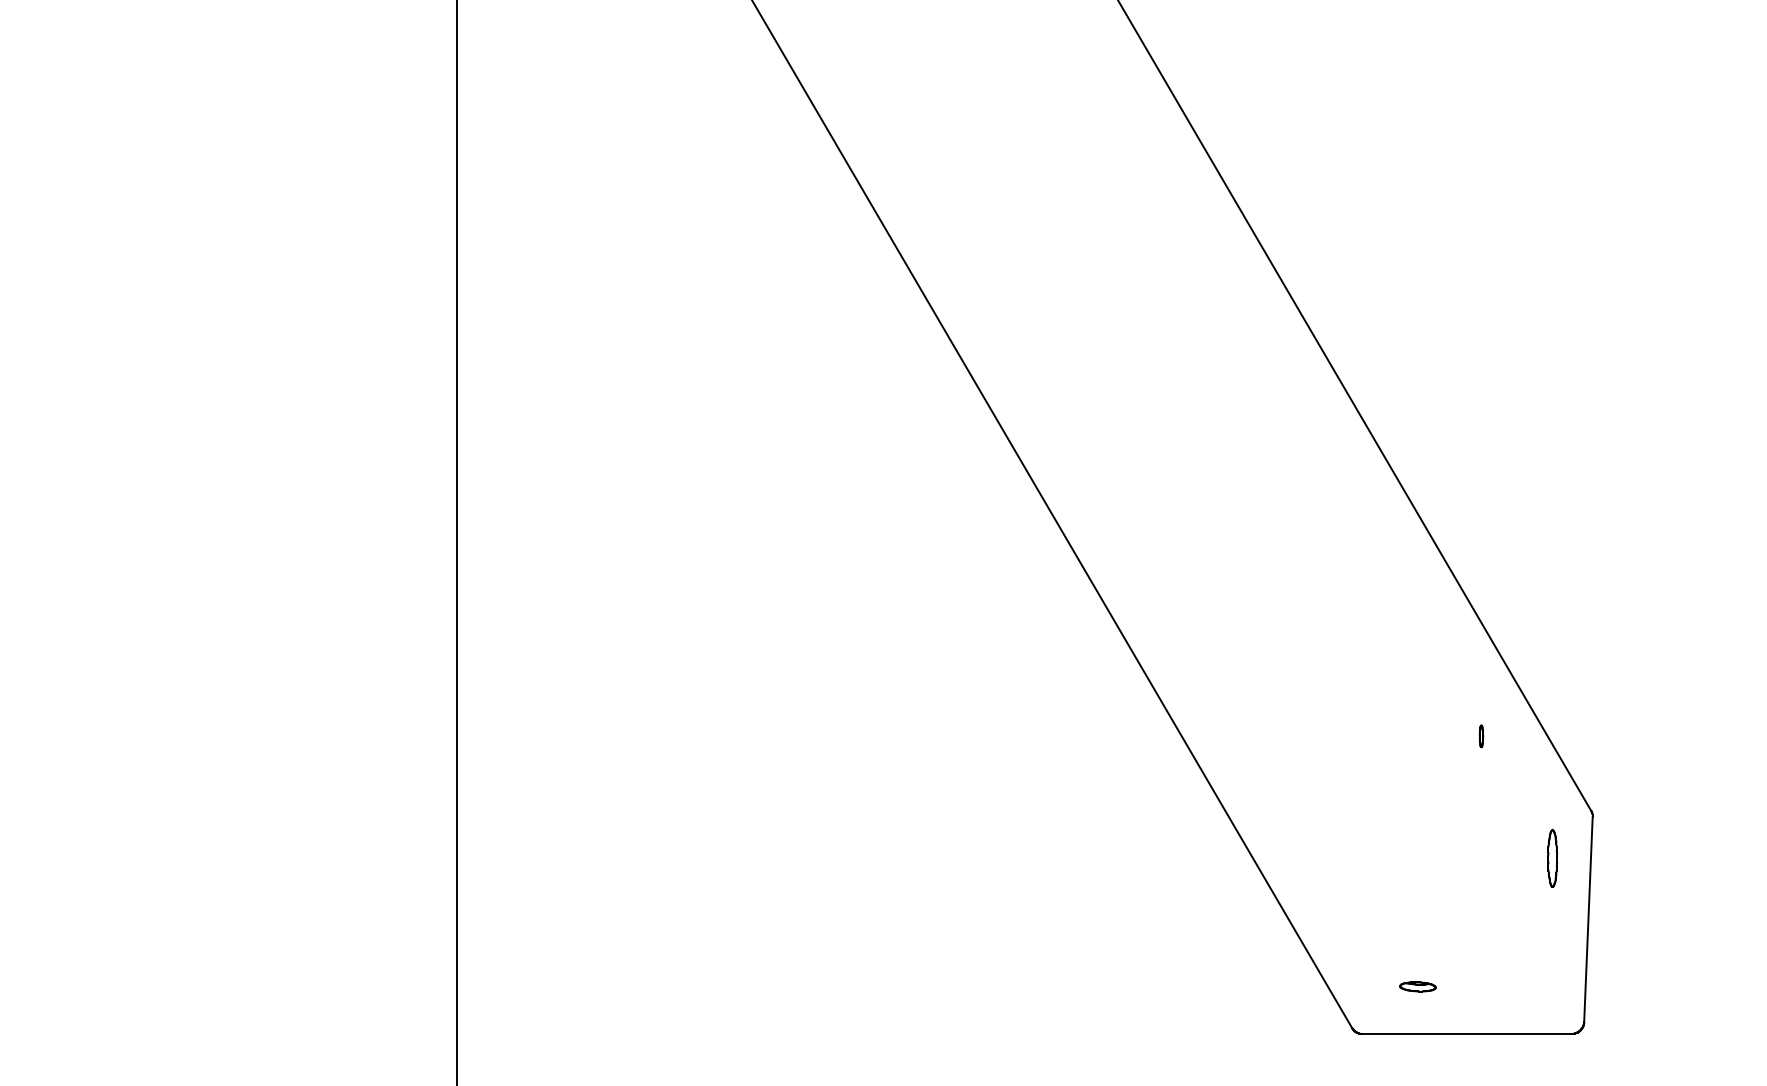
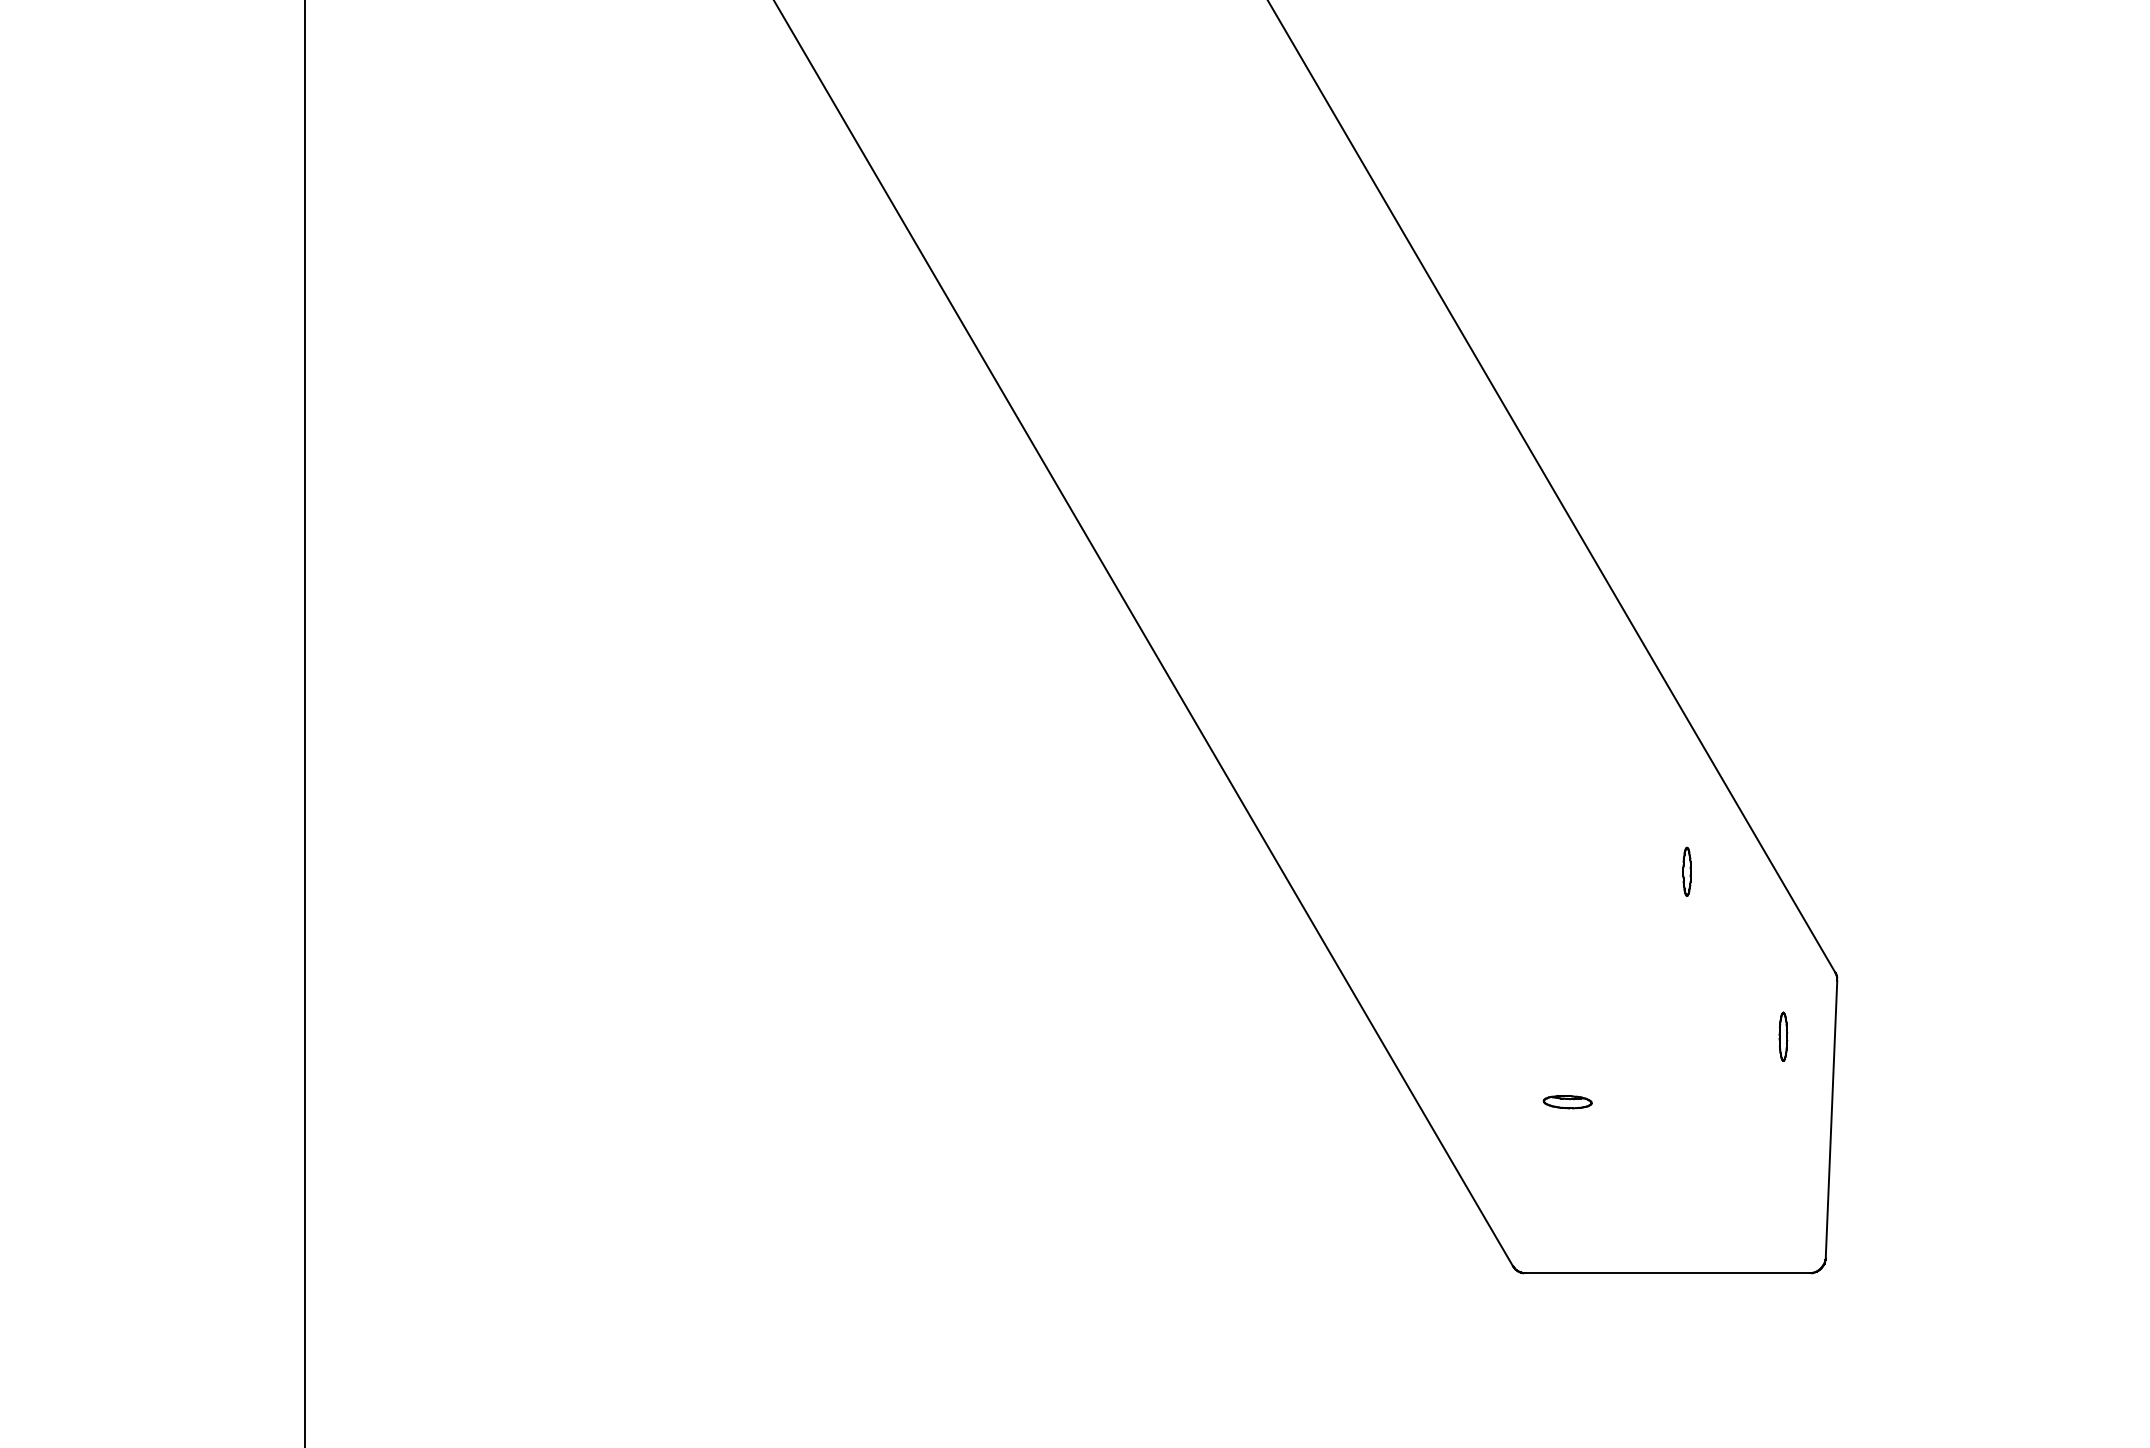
part: (1481, 736) -> (1687, 872), size x1.67
part: (1552, 858) -> (1783, 1036), size x0.62
part: (1417, 986) -> (1567, 1101), moved

